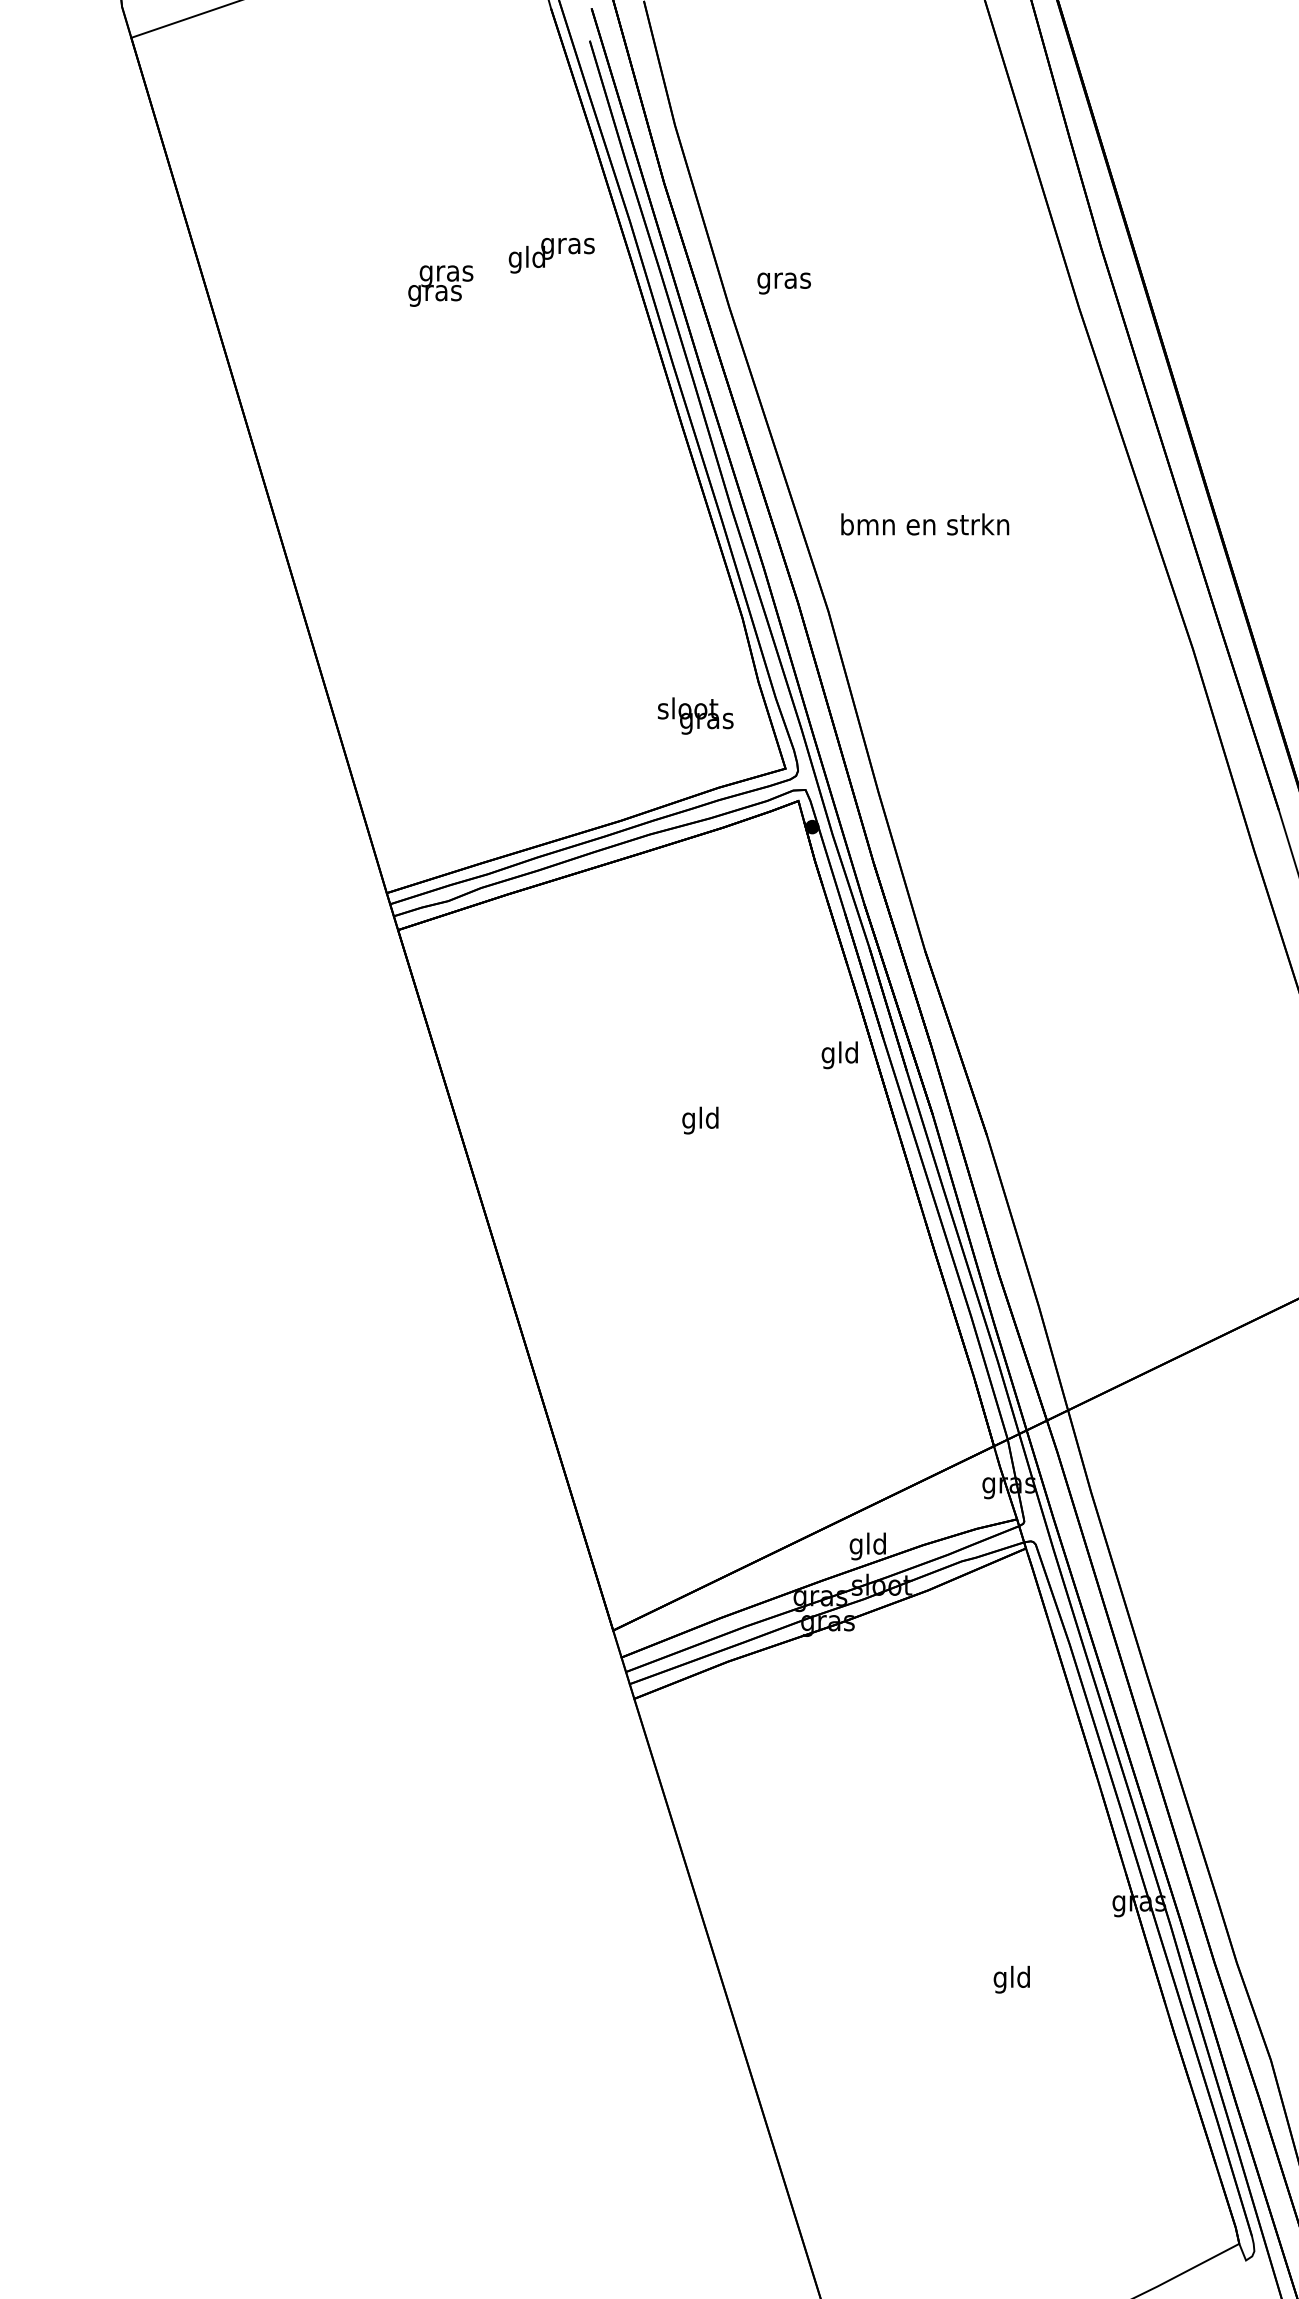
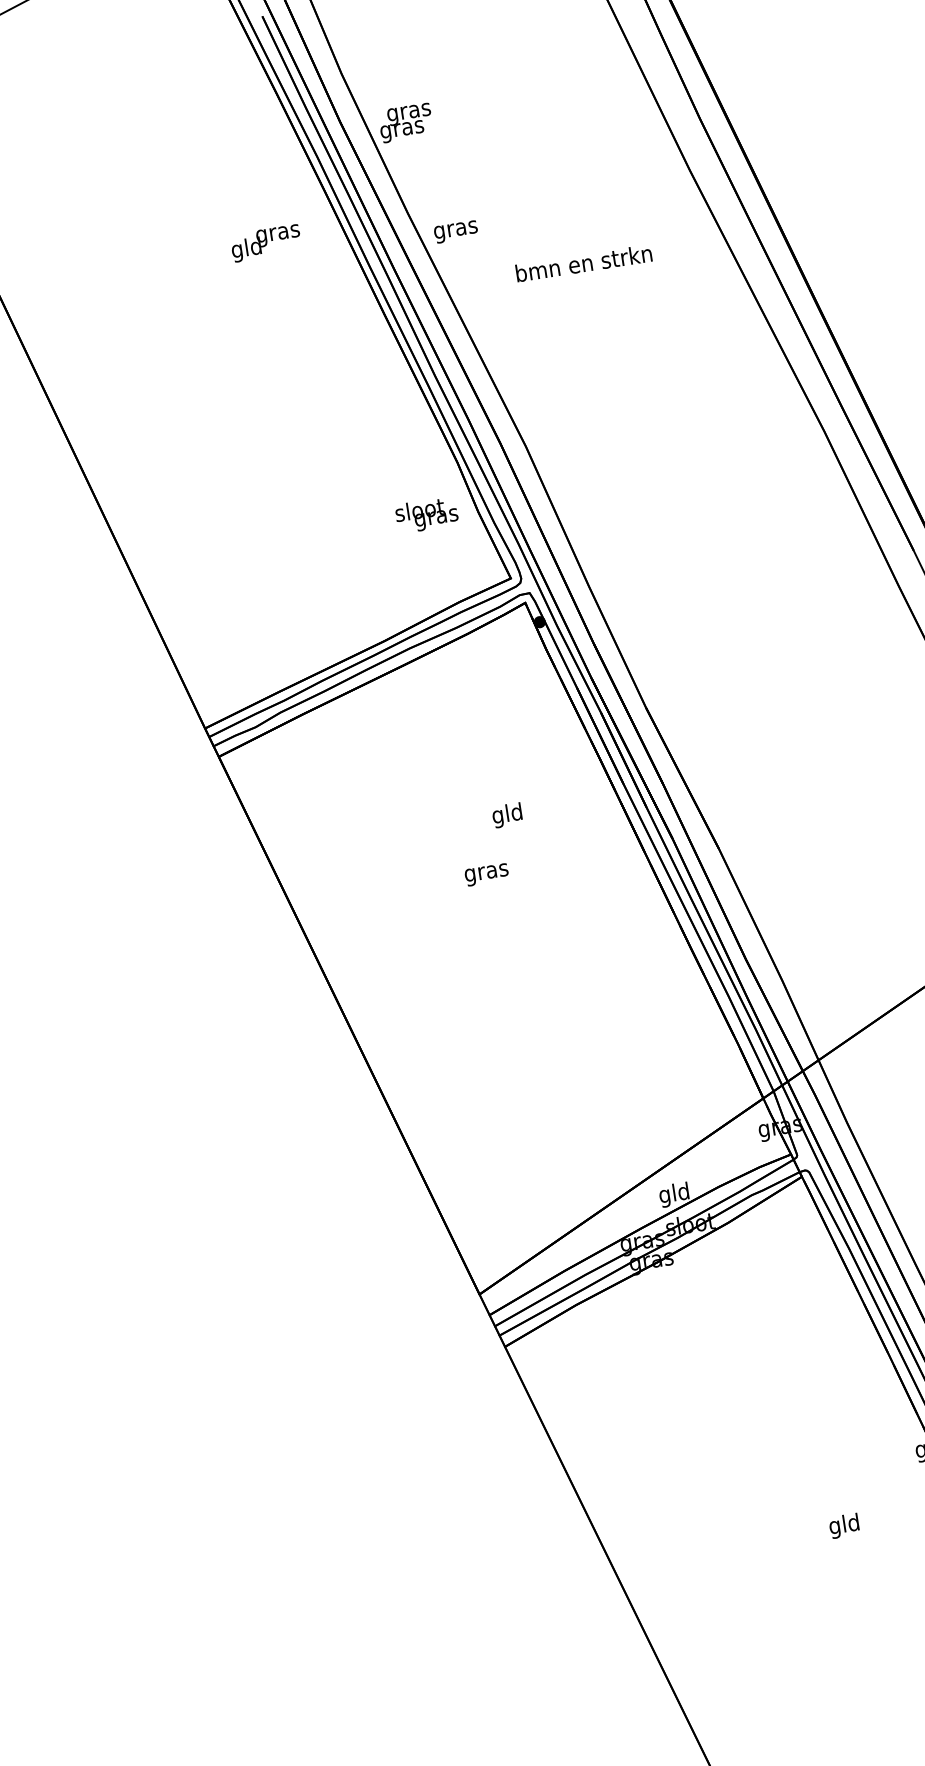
text: (551, 255) -> (265, 243), moved
text: (783, 283) -> (455, 232), moved
text: (440, 285) -> (405, 122), moved
text: (925, 524) -> (584, 263), moved
text: (695, 715) -> (426, 514), moved
text: (839, 1055) -> (507, 815), moved
text: (700, 1120) -> (486, 872), gld -> gras

